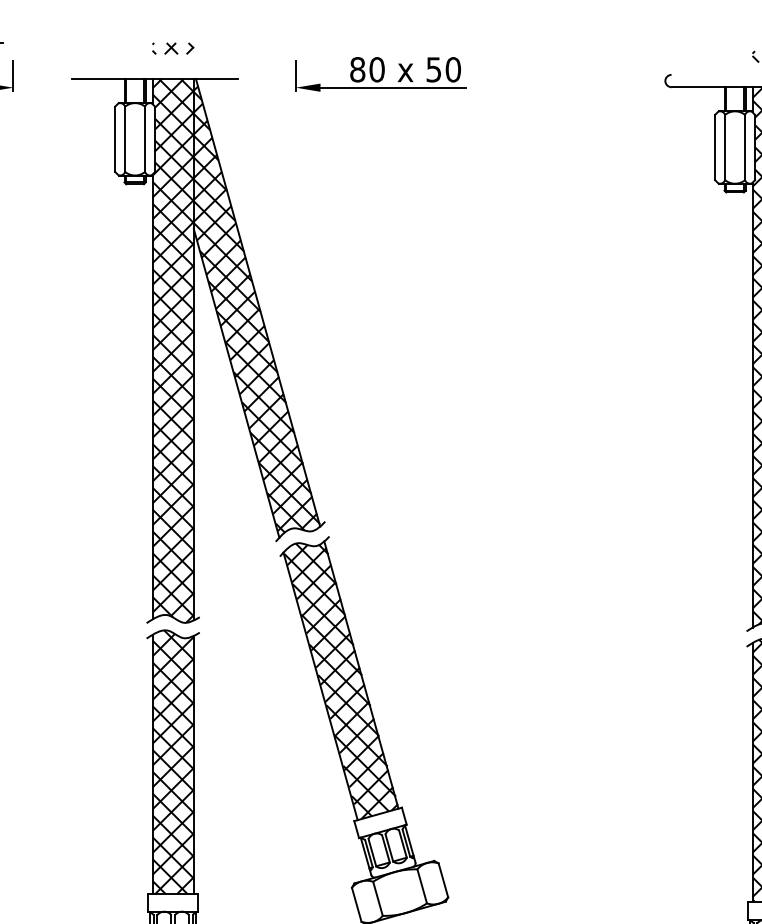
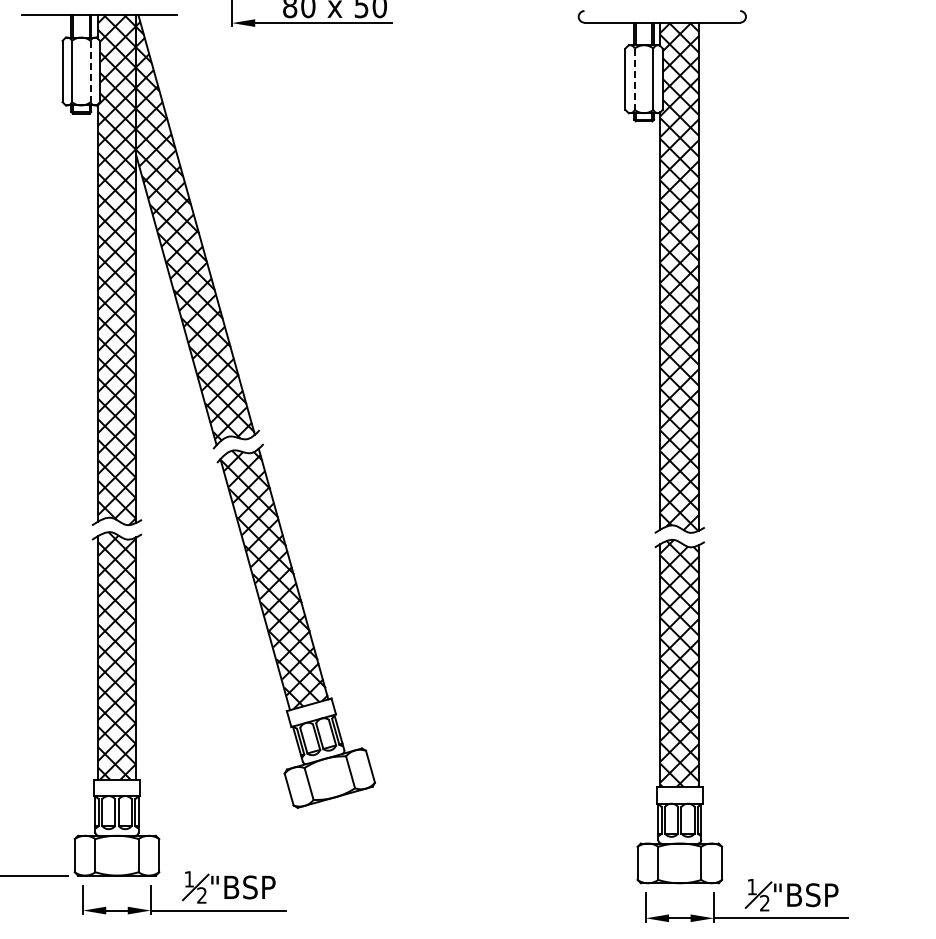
line: (144, 139) -> (90, 71), solid -> dashed
line: (724, 147) -> (634, 79), solid -> dashed

